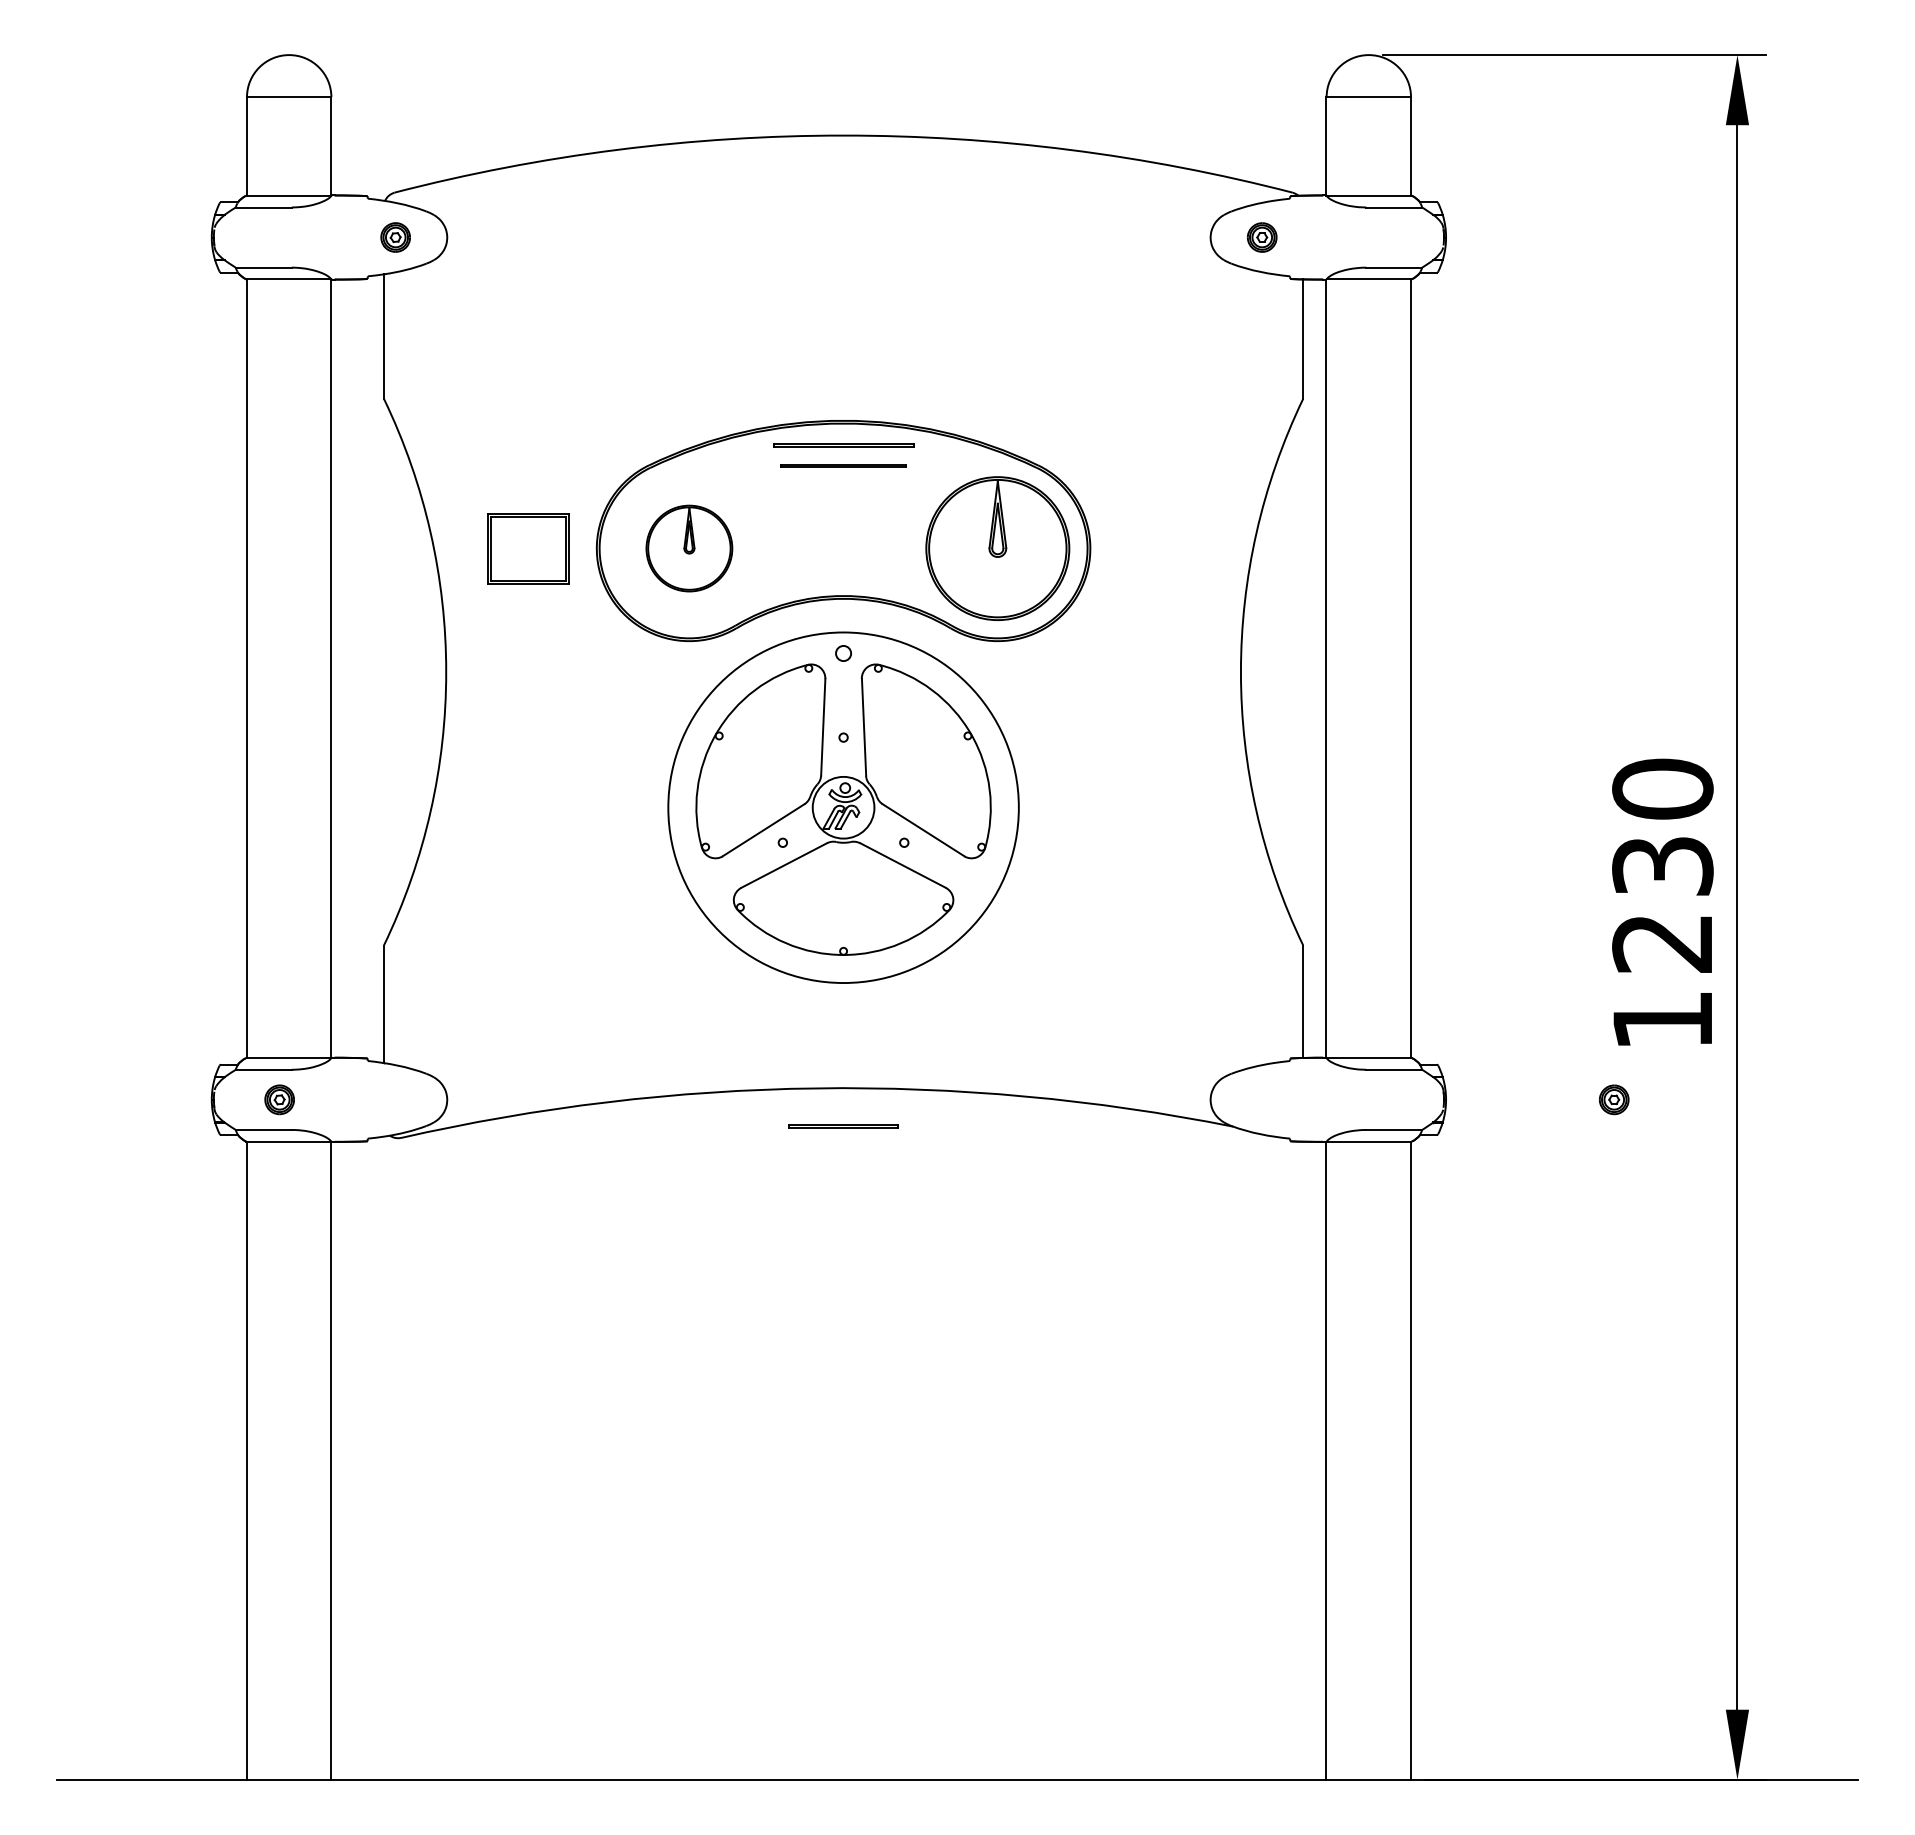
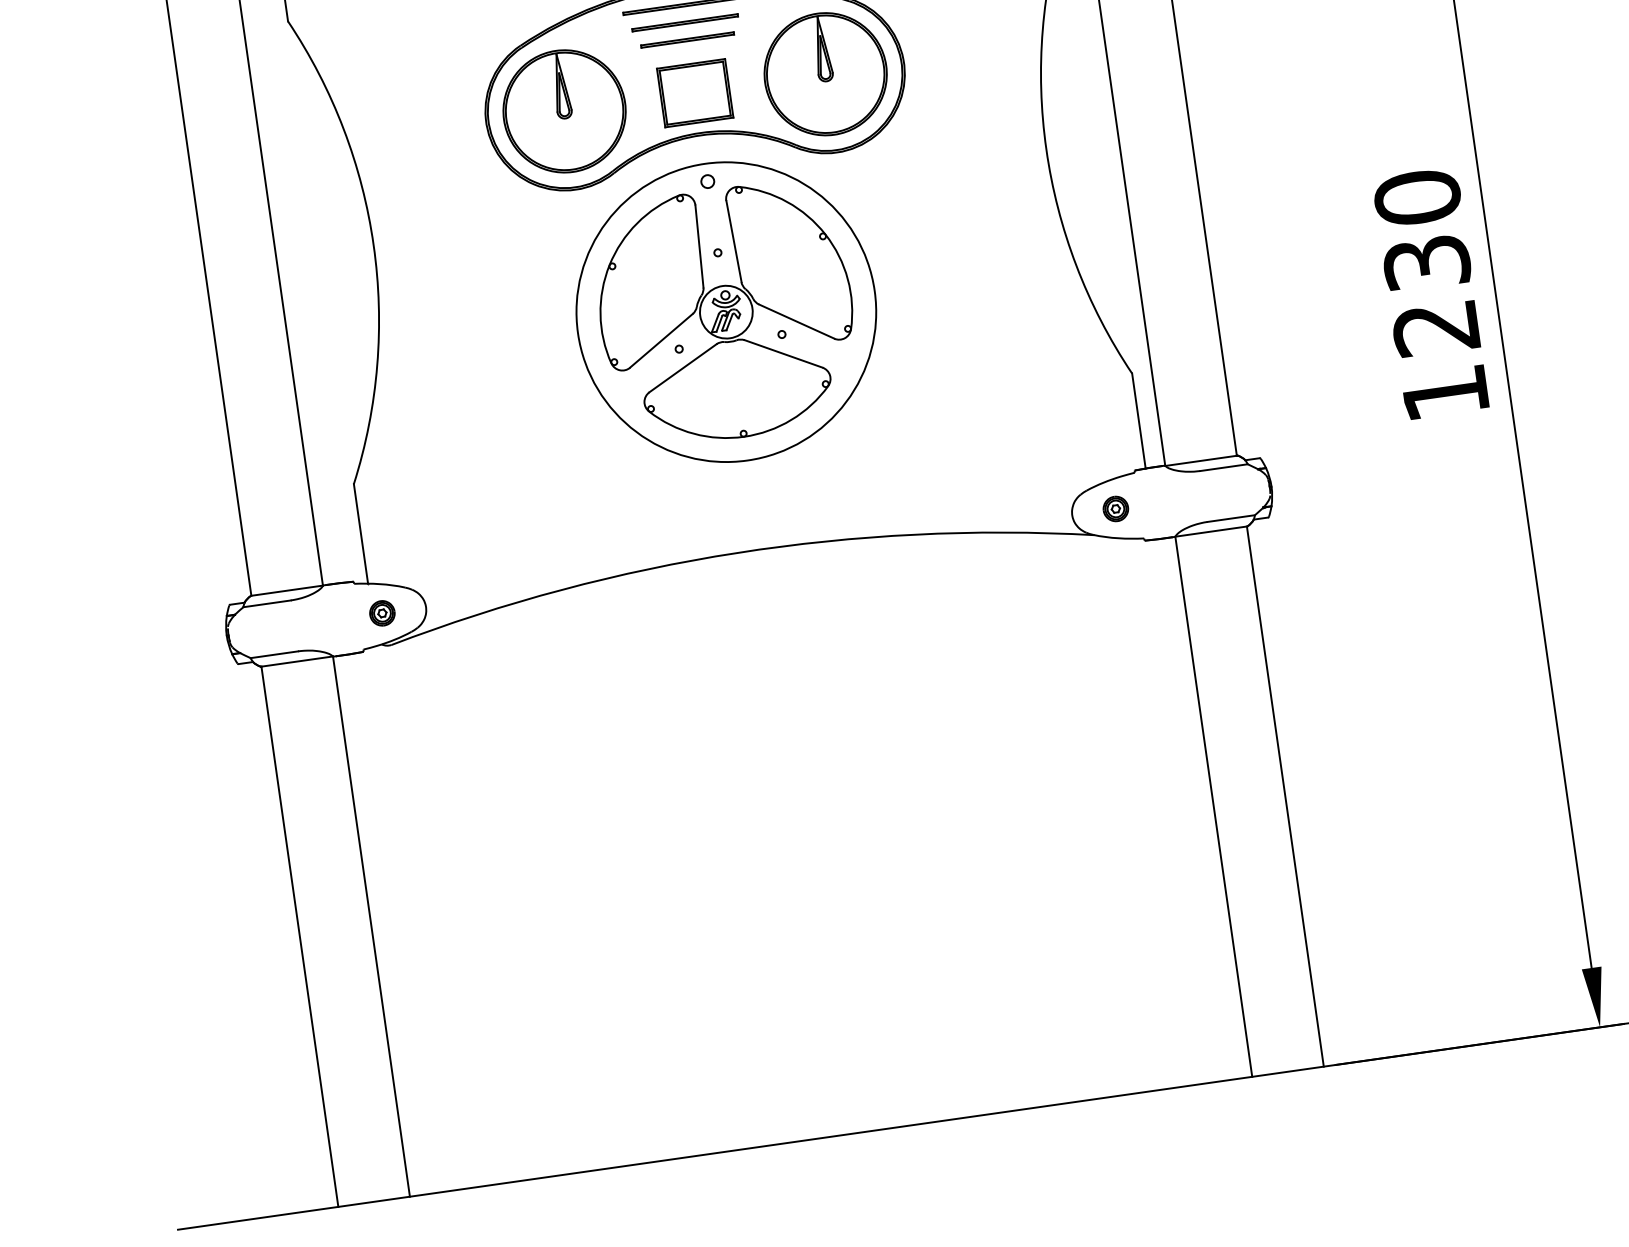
part: (528, 548) -> (695, 92), moved
part: (689, 548) -> (564, 111), size x1.67
part: (279, 1099) -> (382, 613), moved
part: (1614, 1099) -> (1116, 508), moved
line: (843, 1125) -> (687, 39), moved

